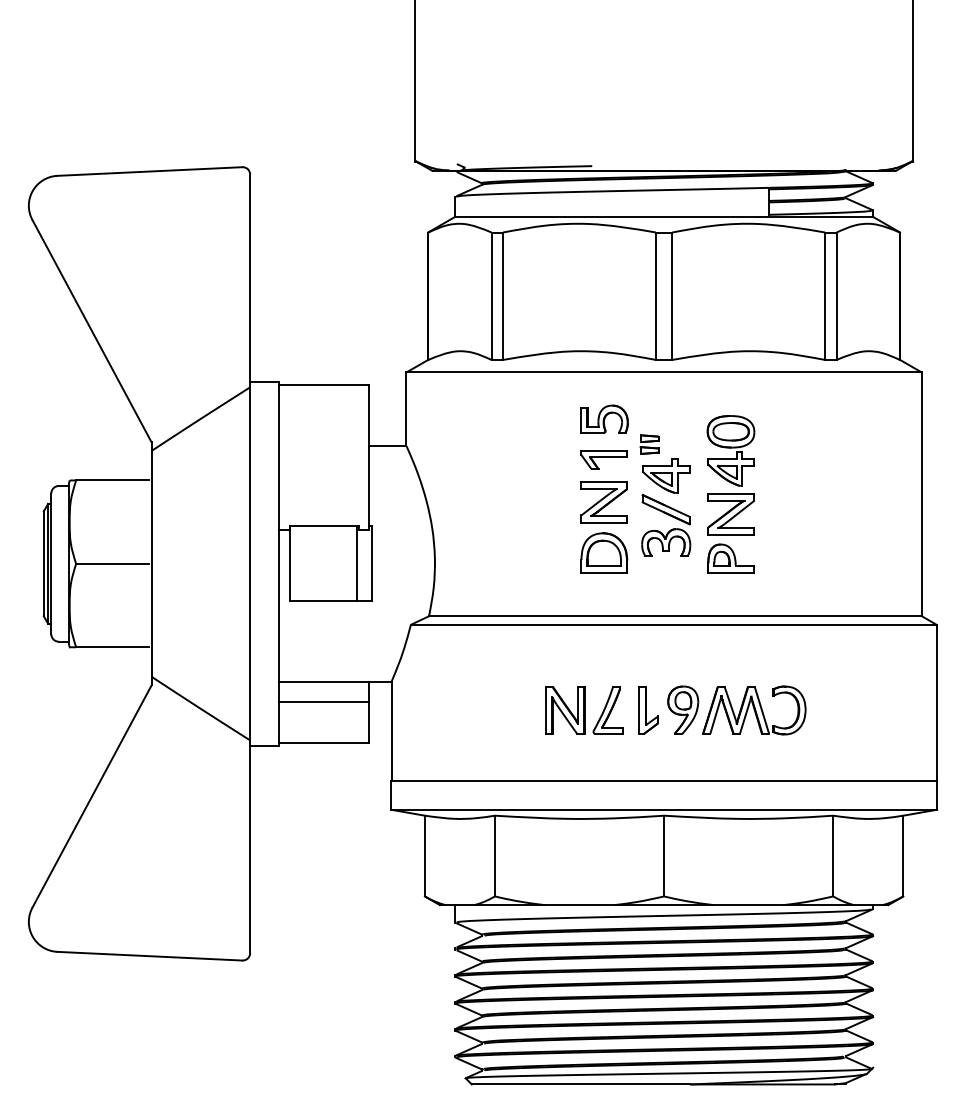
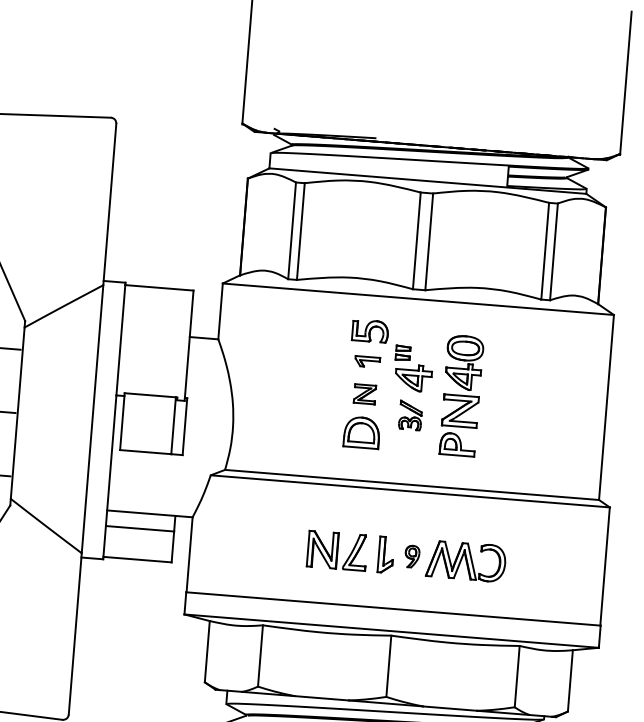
part: (603, 459) -> (367, 361), size x0.7
part: (603, 502) -> (364, 394), size x0.6
part: (666, 525) -> (410, 415), size x0.6
part: (683, 709) -> (412, 556), size x0.6

